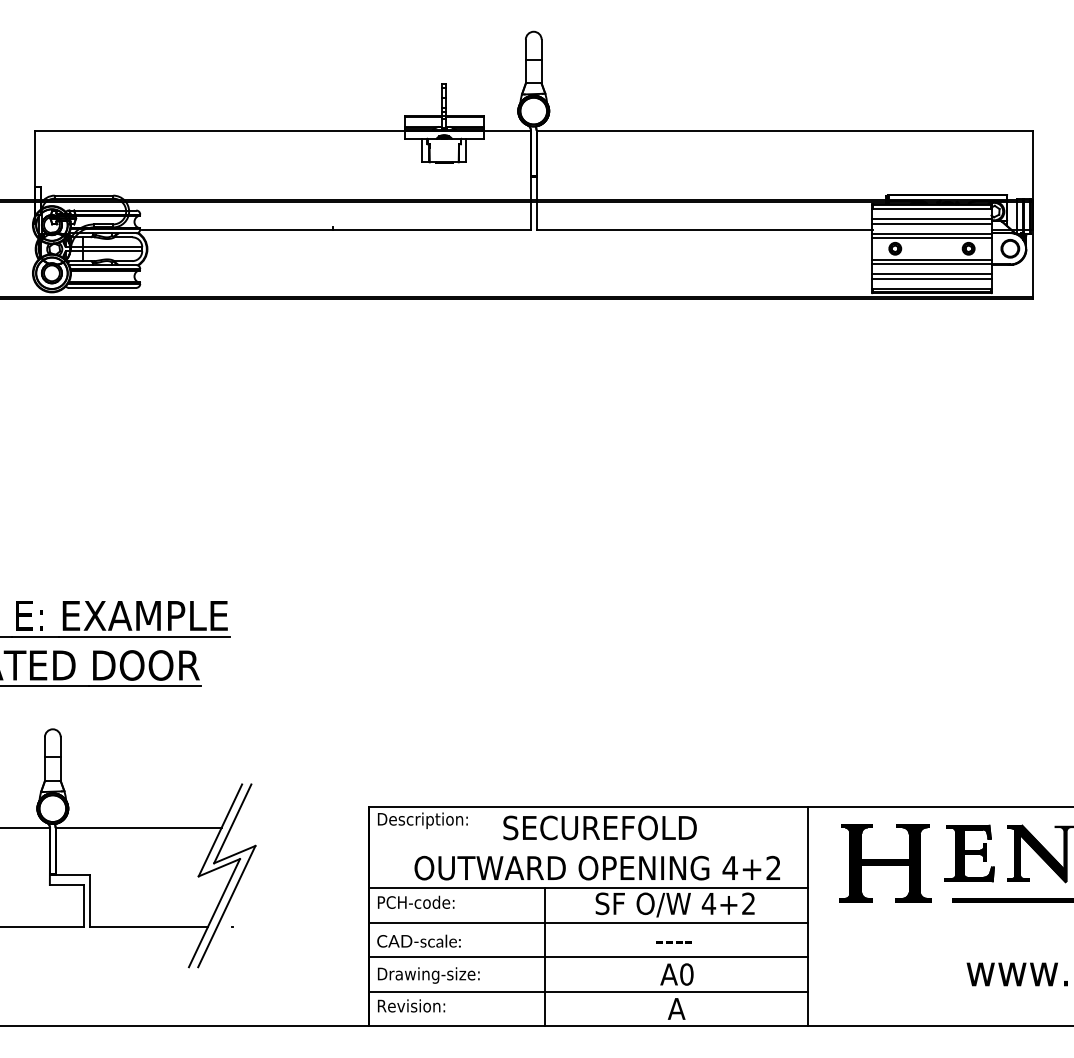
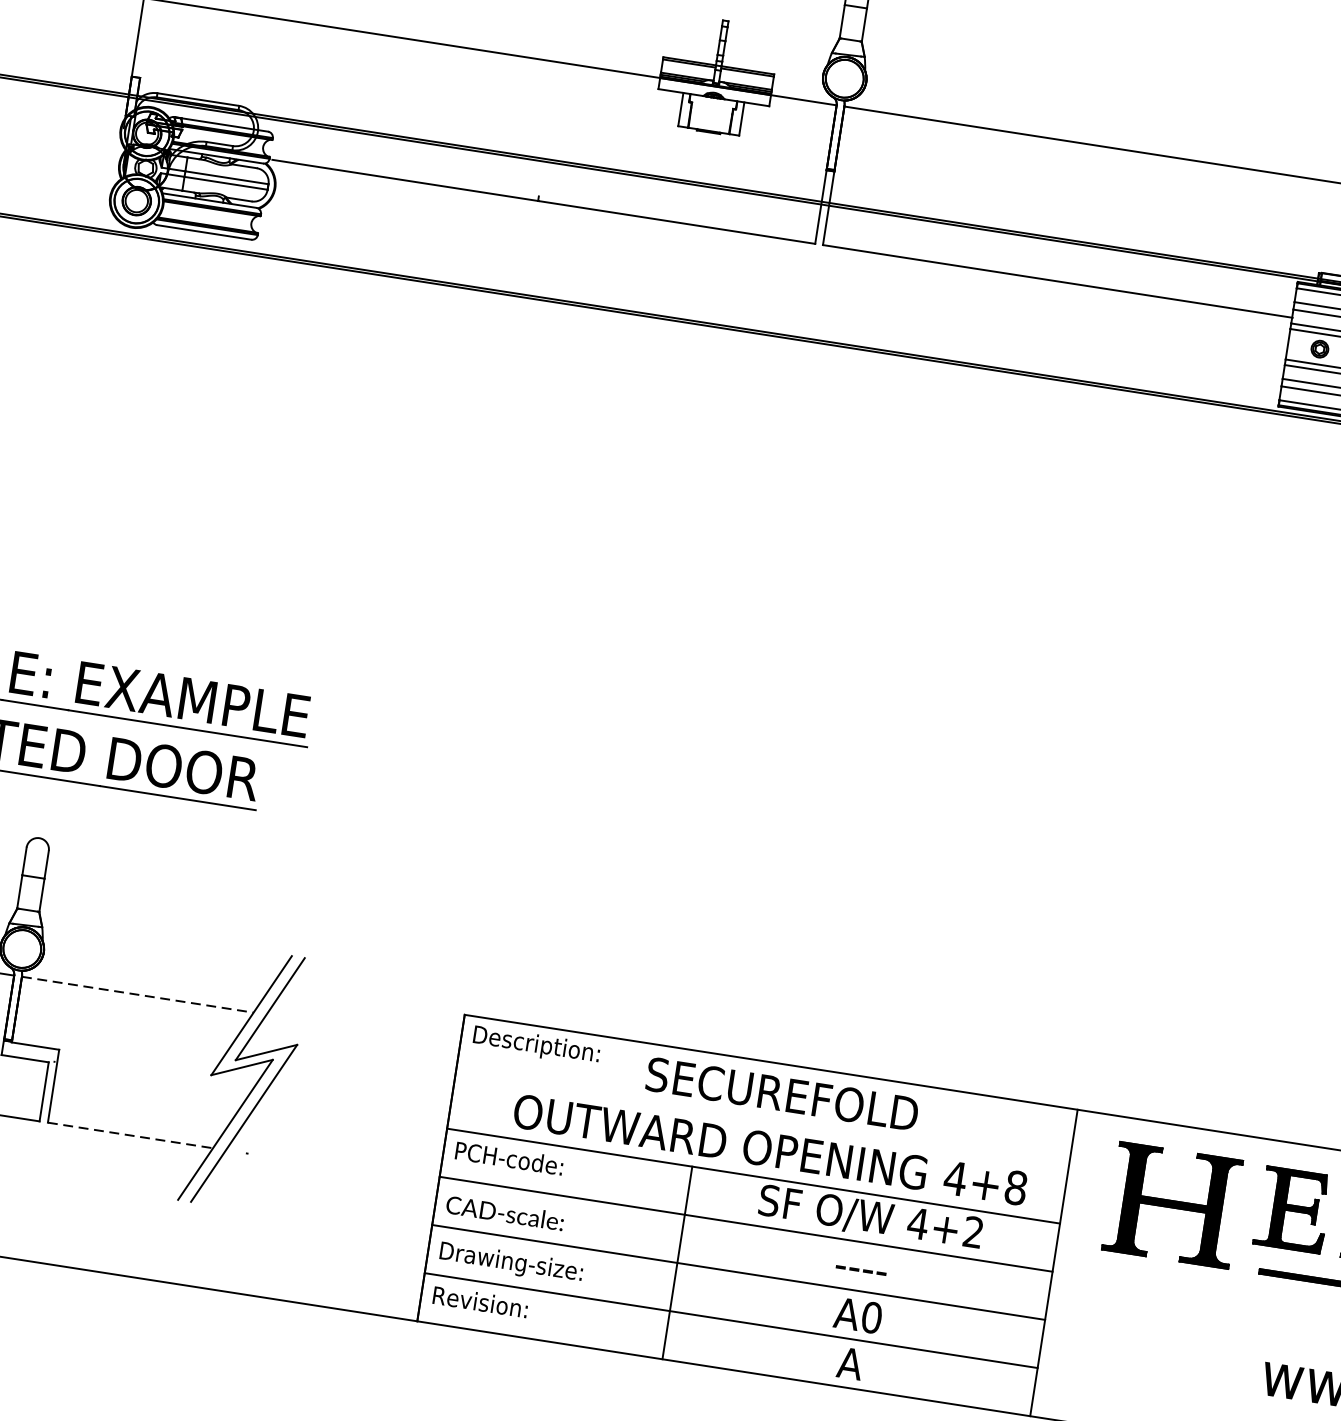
line: (138, 828) -> (137, 995), solid -> dashed
text: (773, 868) -> (1015, 1188), 4+2 -> 4+8
line: (149, 927) -> (131, 1135), solid -> dashed

